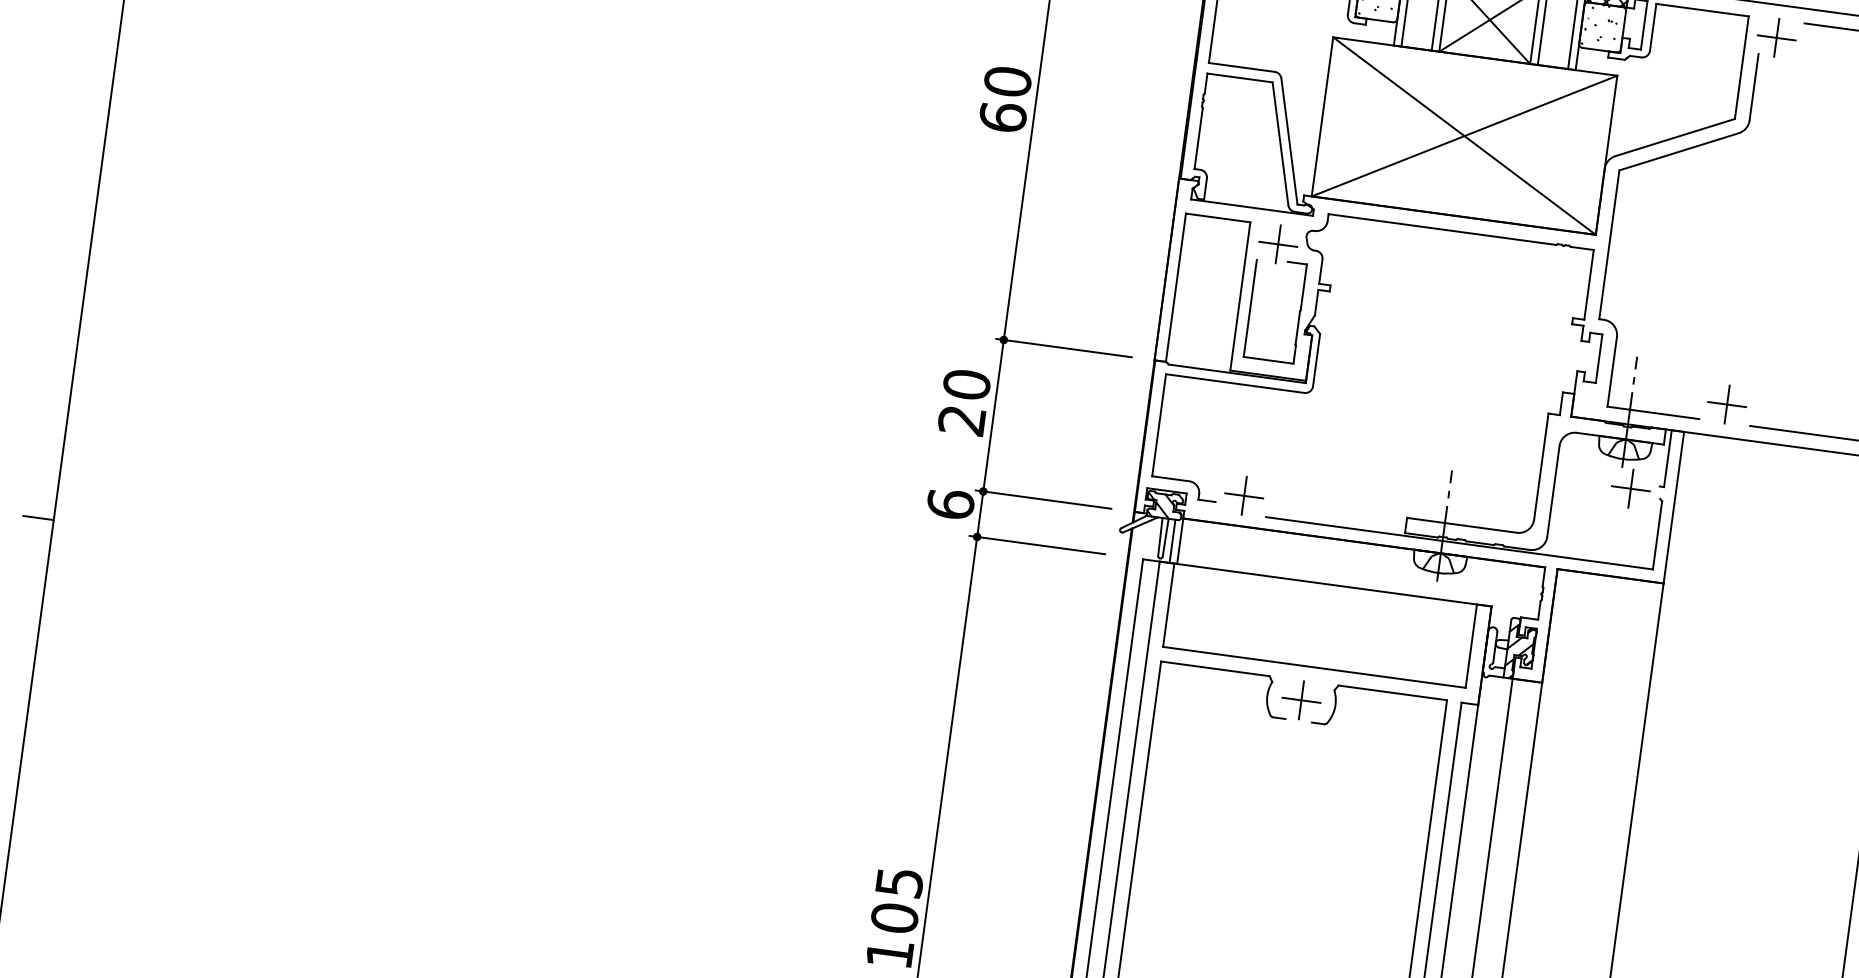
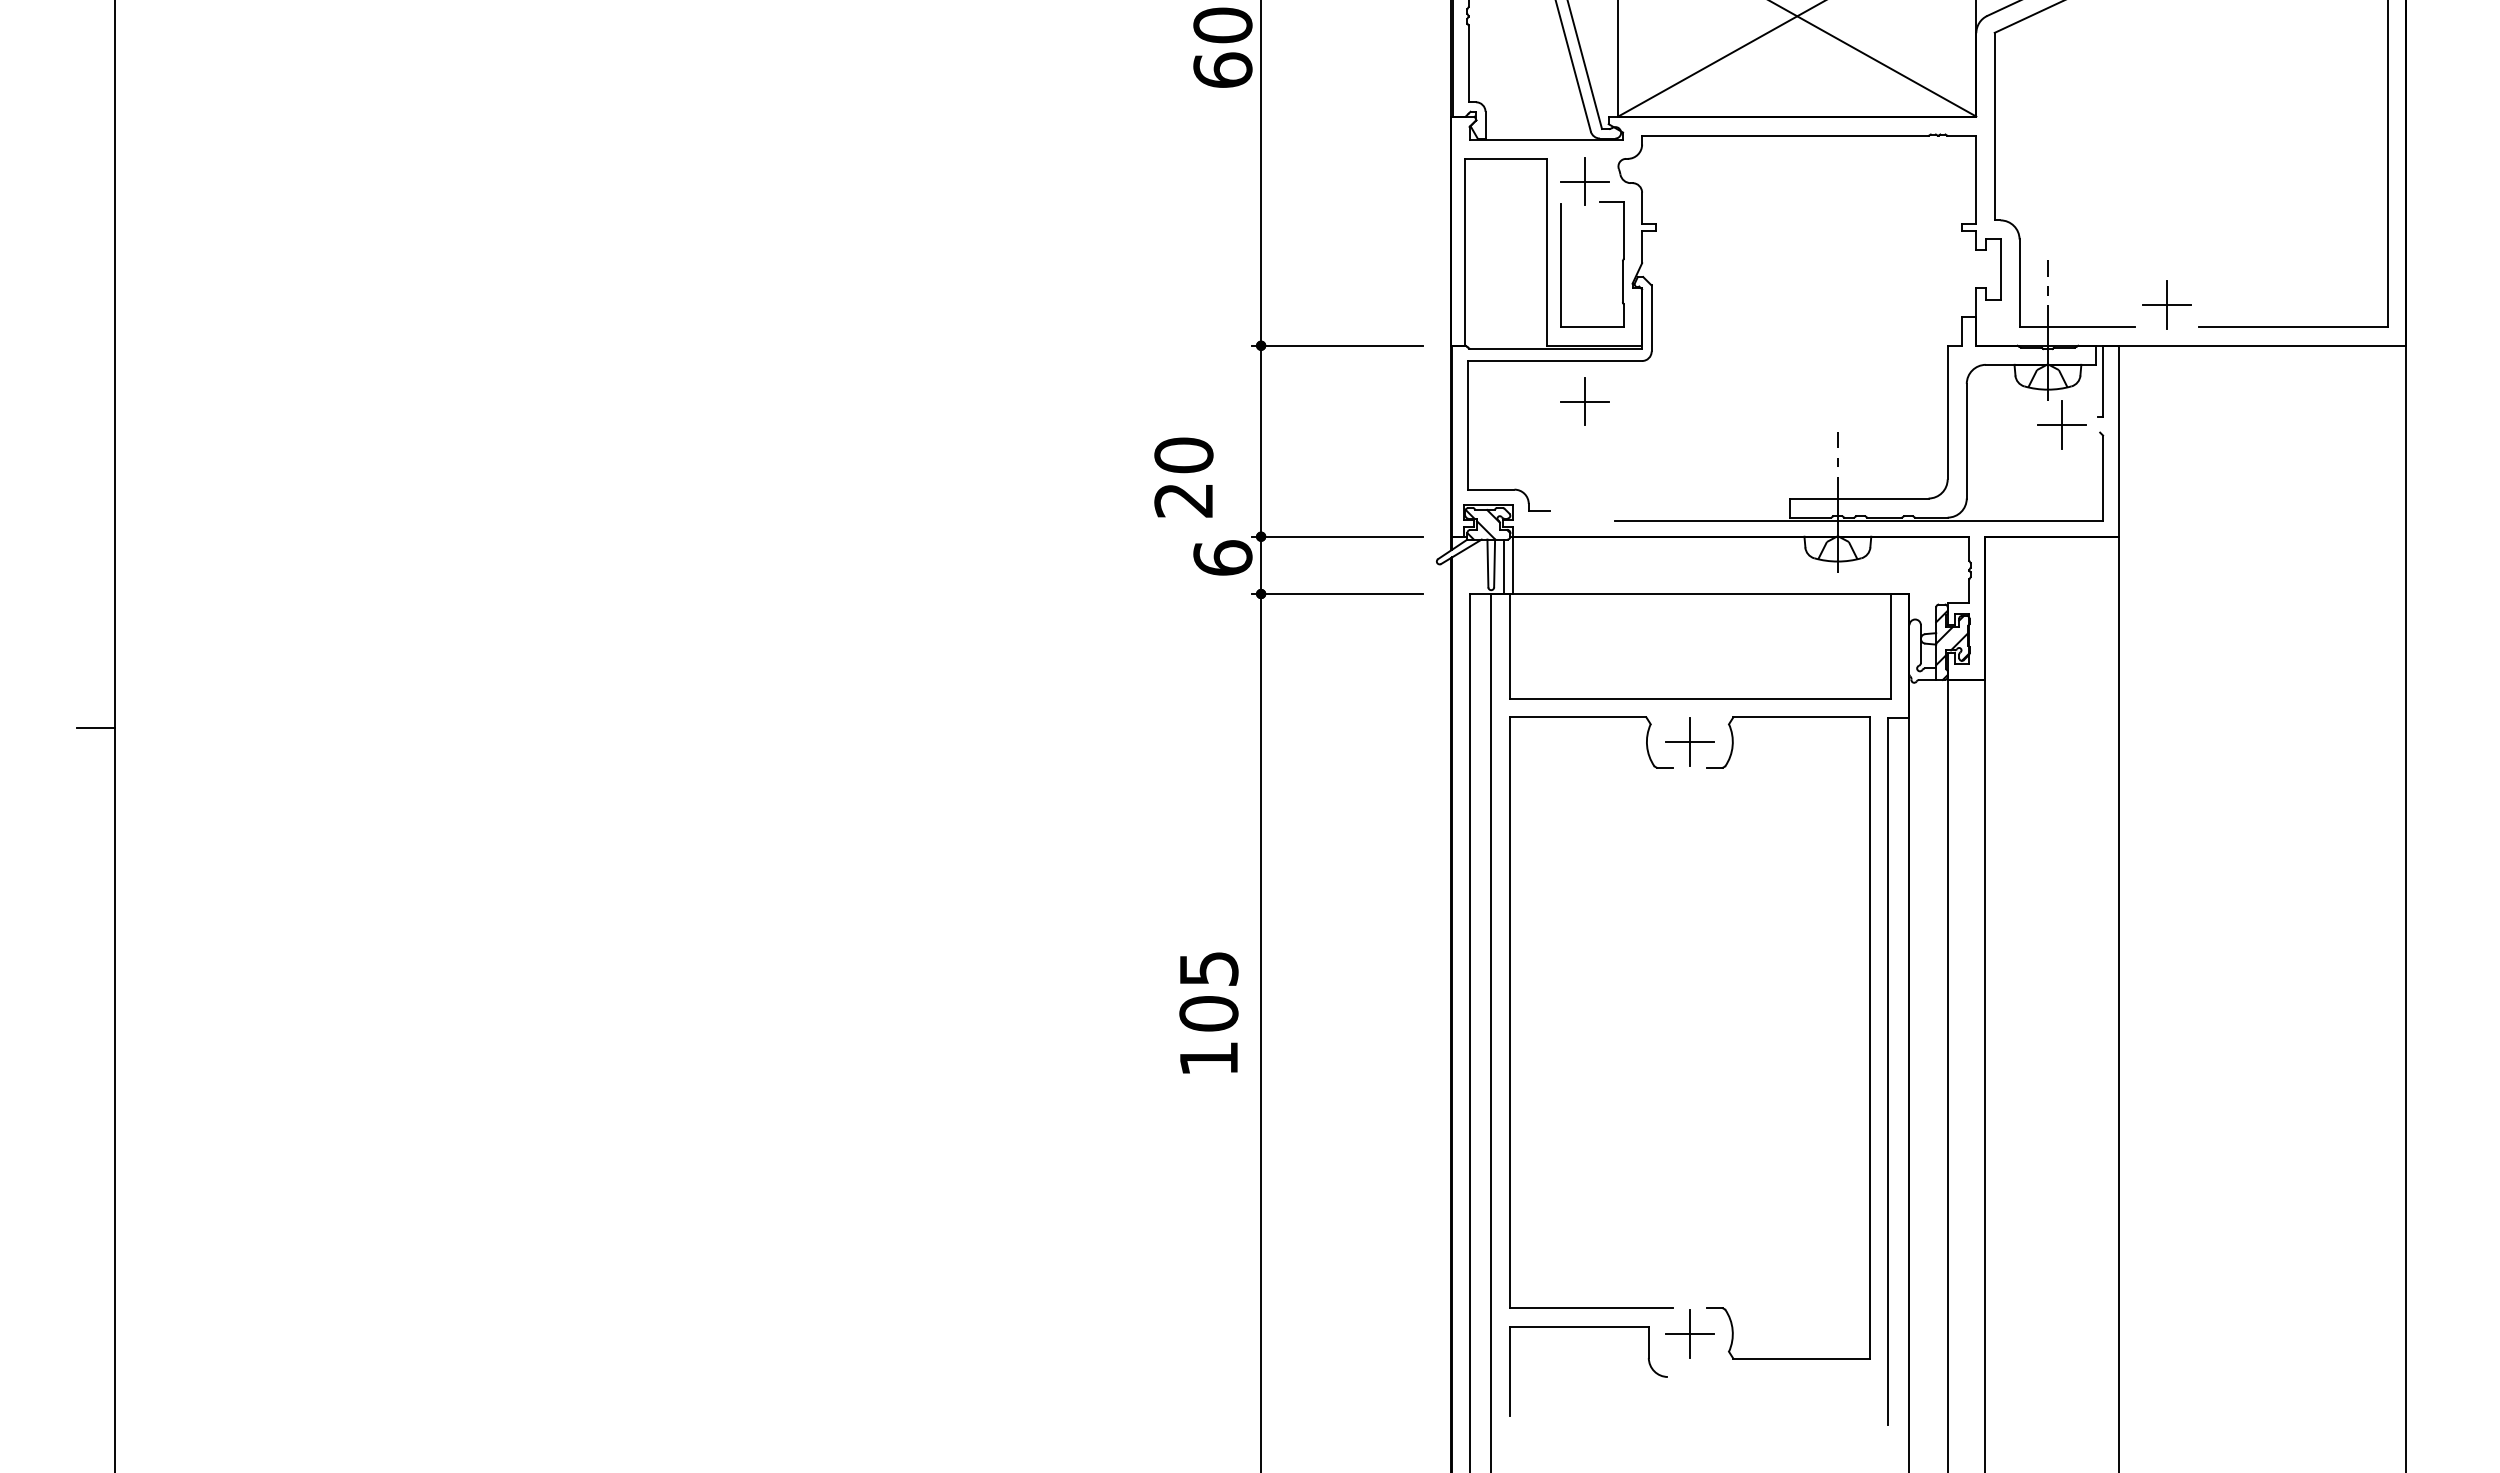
text: (964, 402) -> (1183, 477), moved
part: (1243, 495) -> (1584, 401), moved
text: (894, 917) -> (1208, 1012), moved

